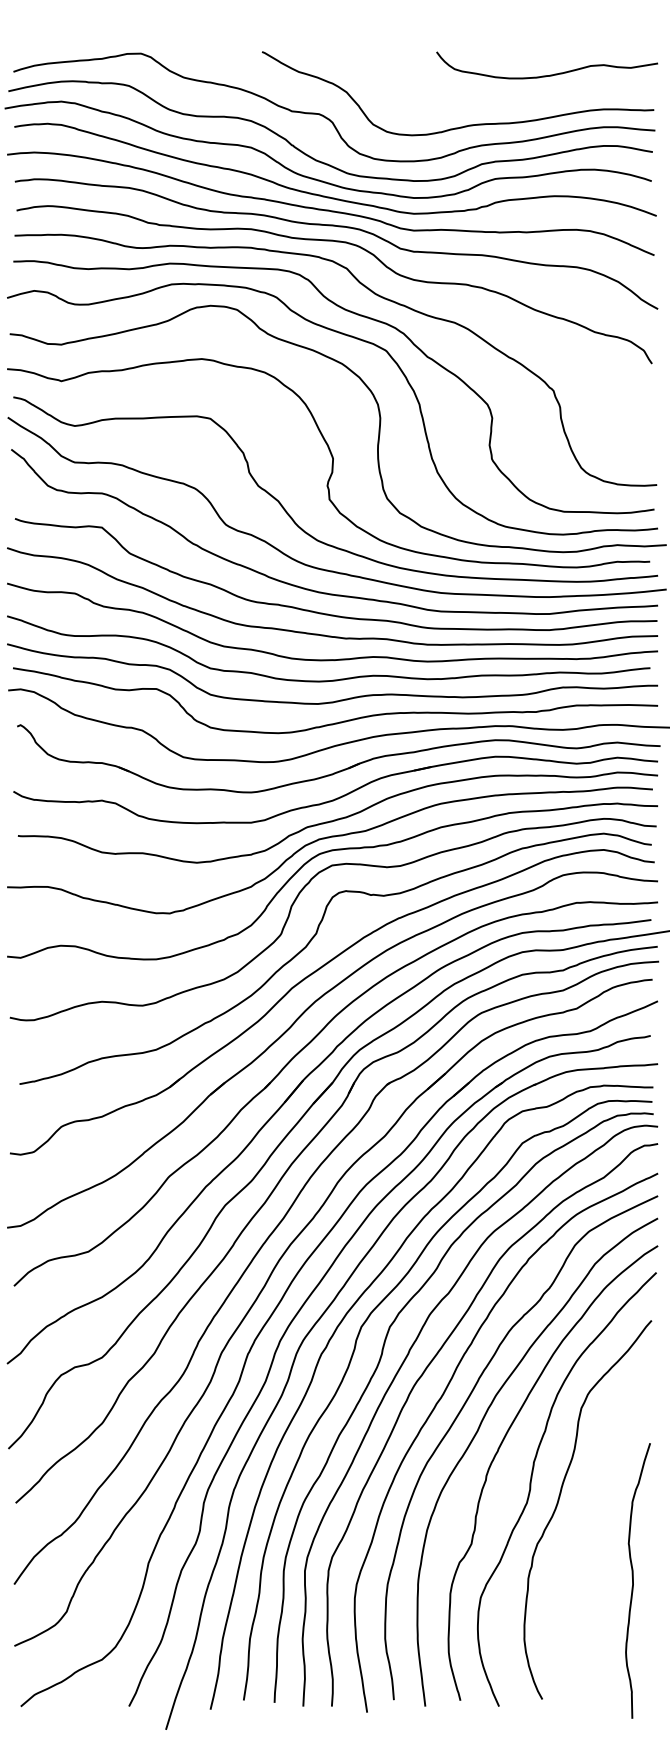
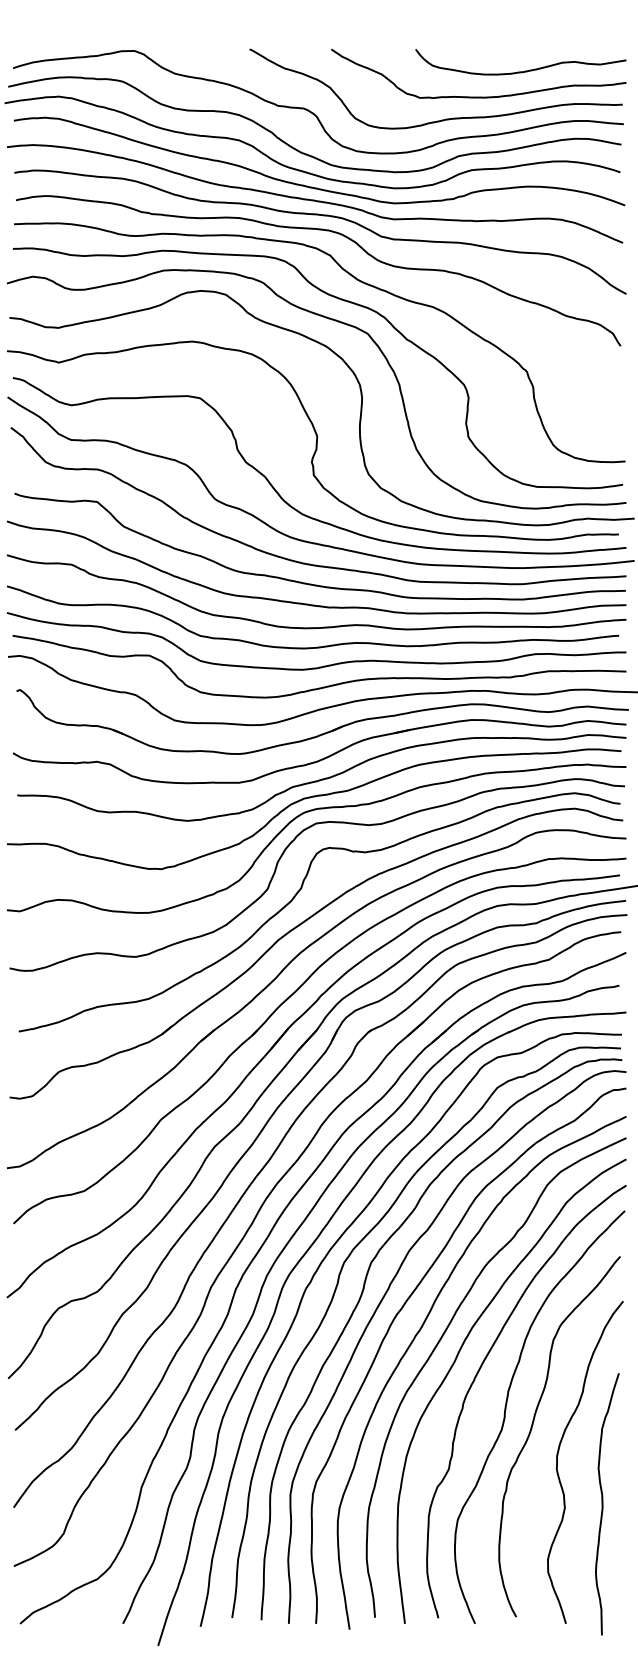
curve: (502, 101) -> (478, 96), added
curve: (586, 1529) -> (558, 1455), added

